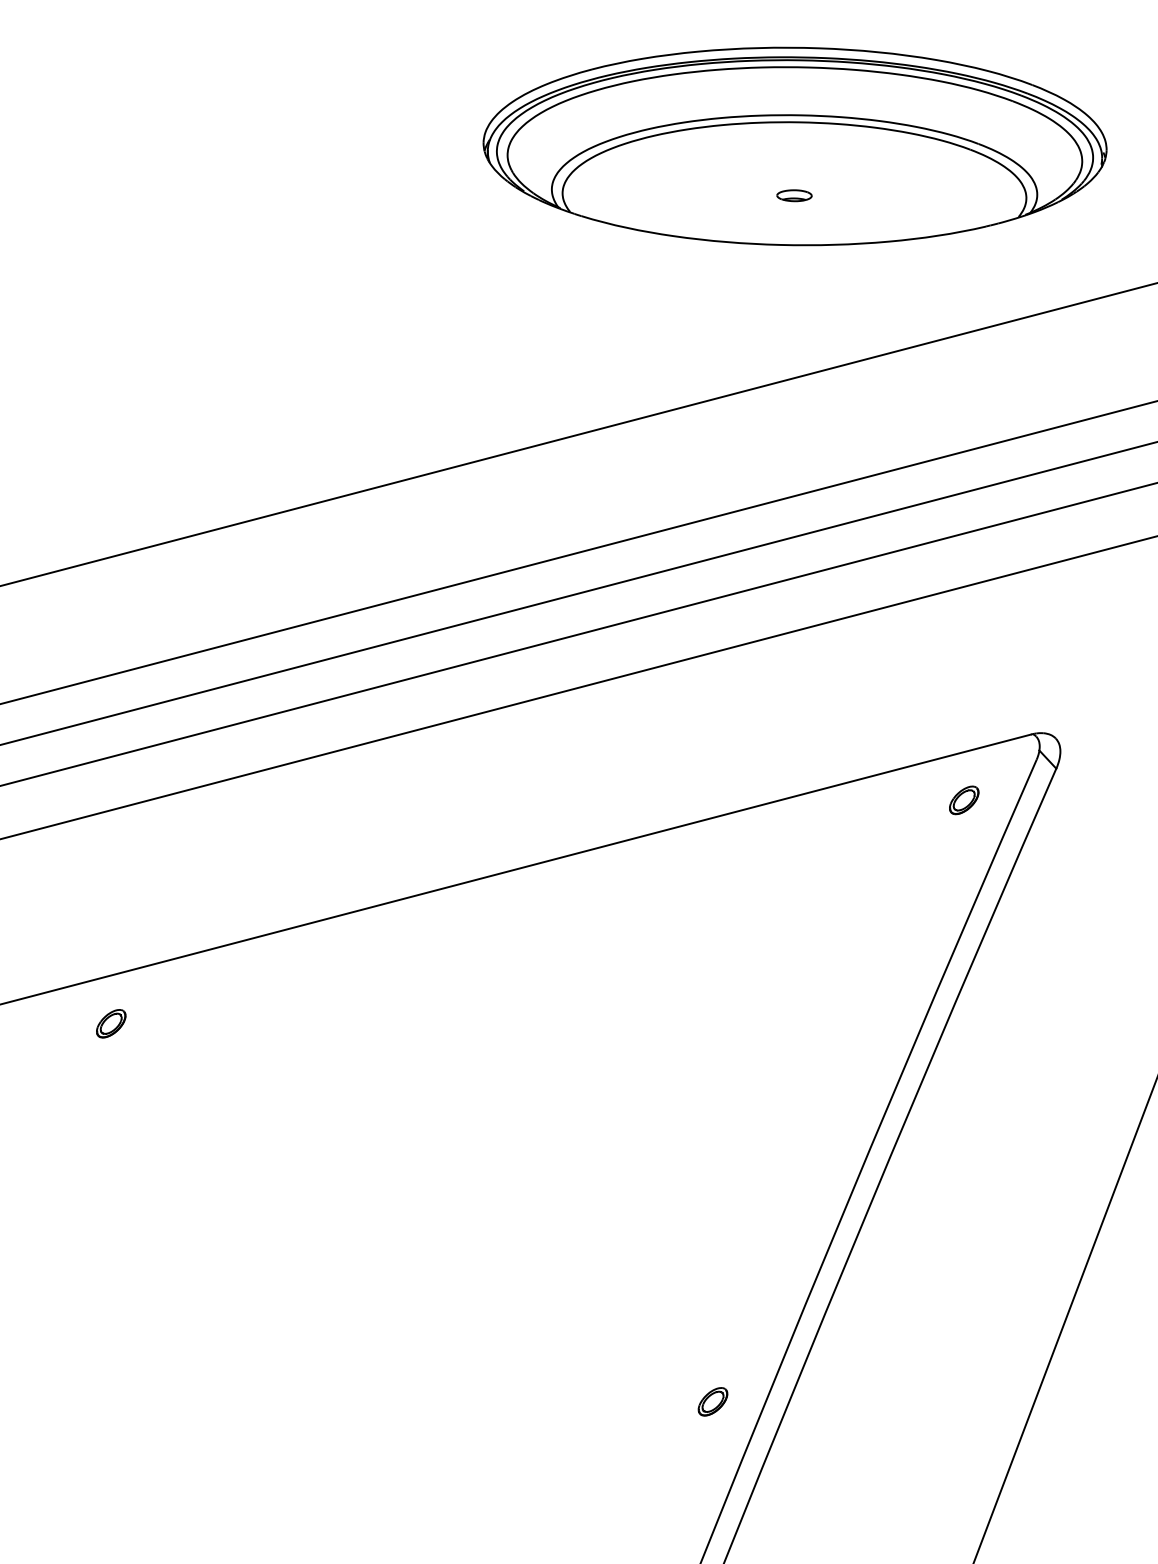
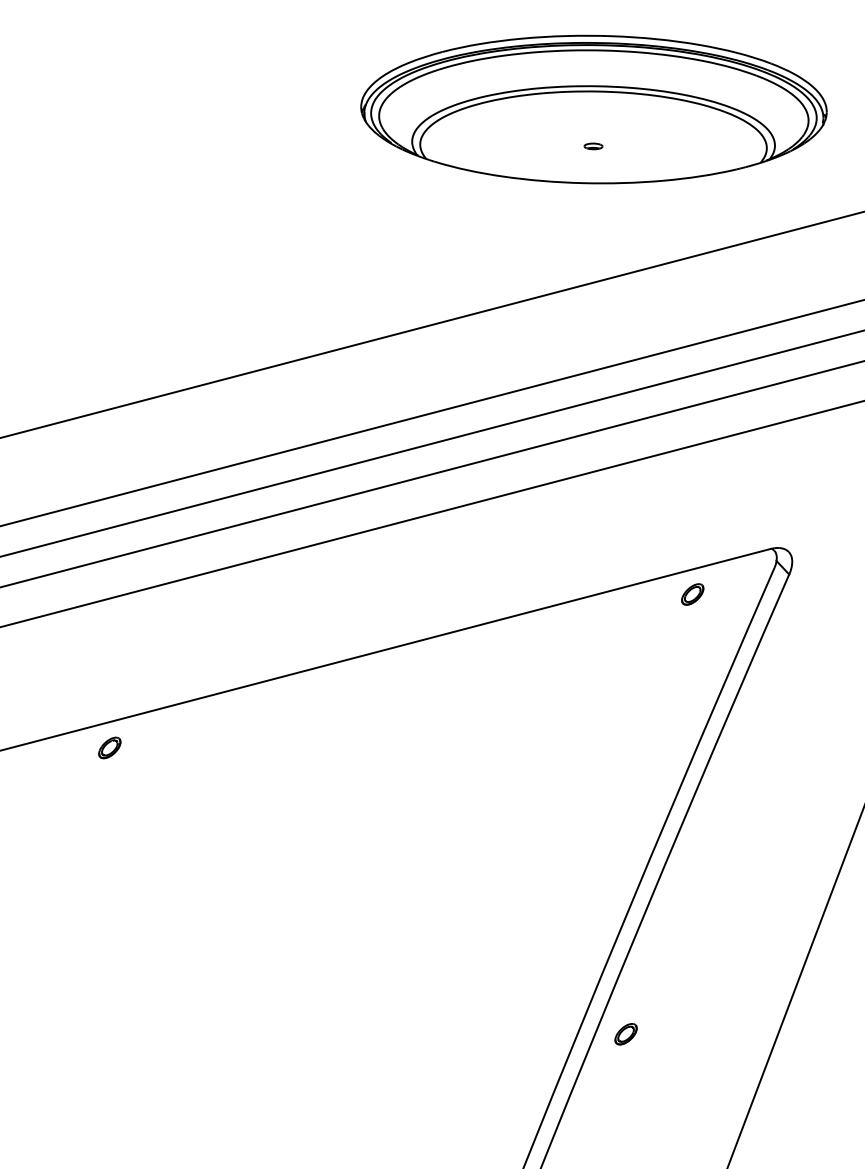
part: (794, 195) -> (593, 146), size x0.7
part: (964, 800) -> (692, 594), moved
part: (111, 1023) -> (110, 747), moved
part: (712, 1401) -> (625, 1034), moved

